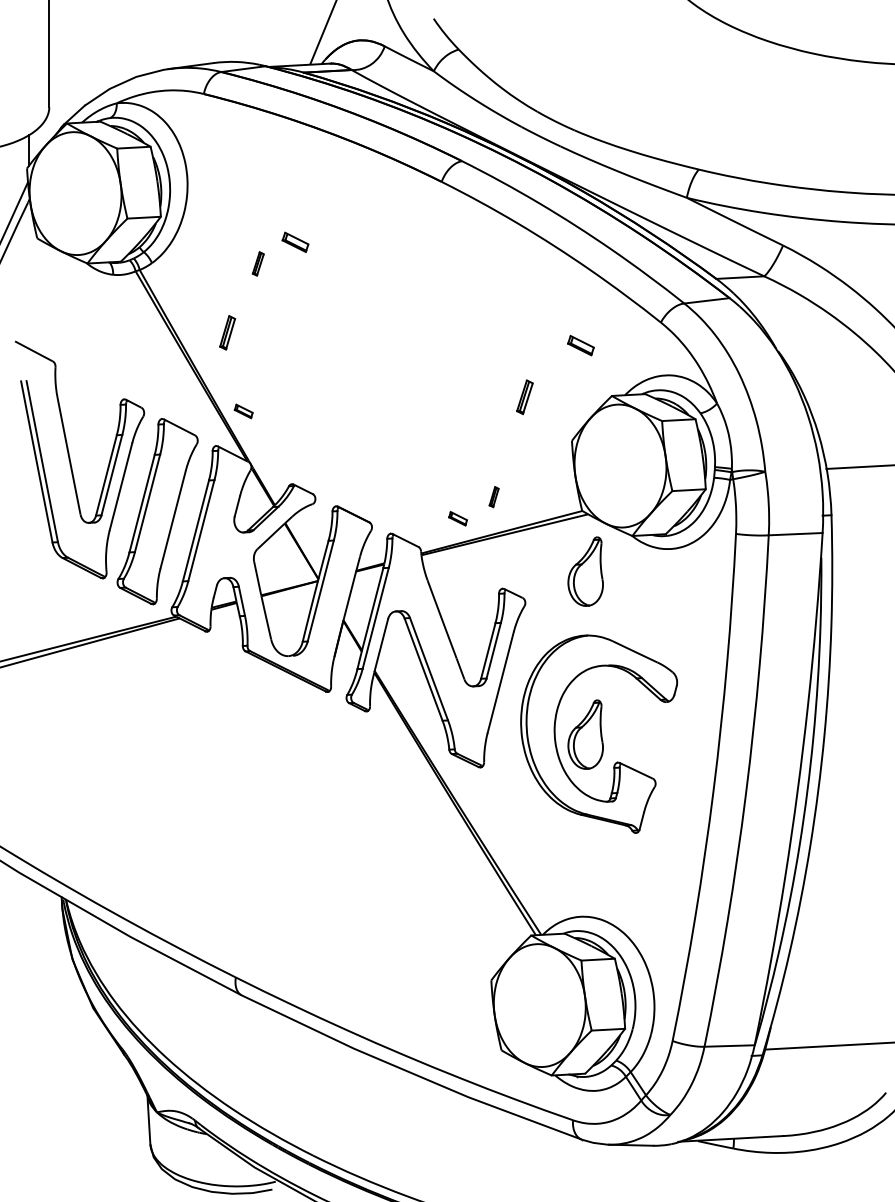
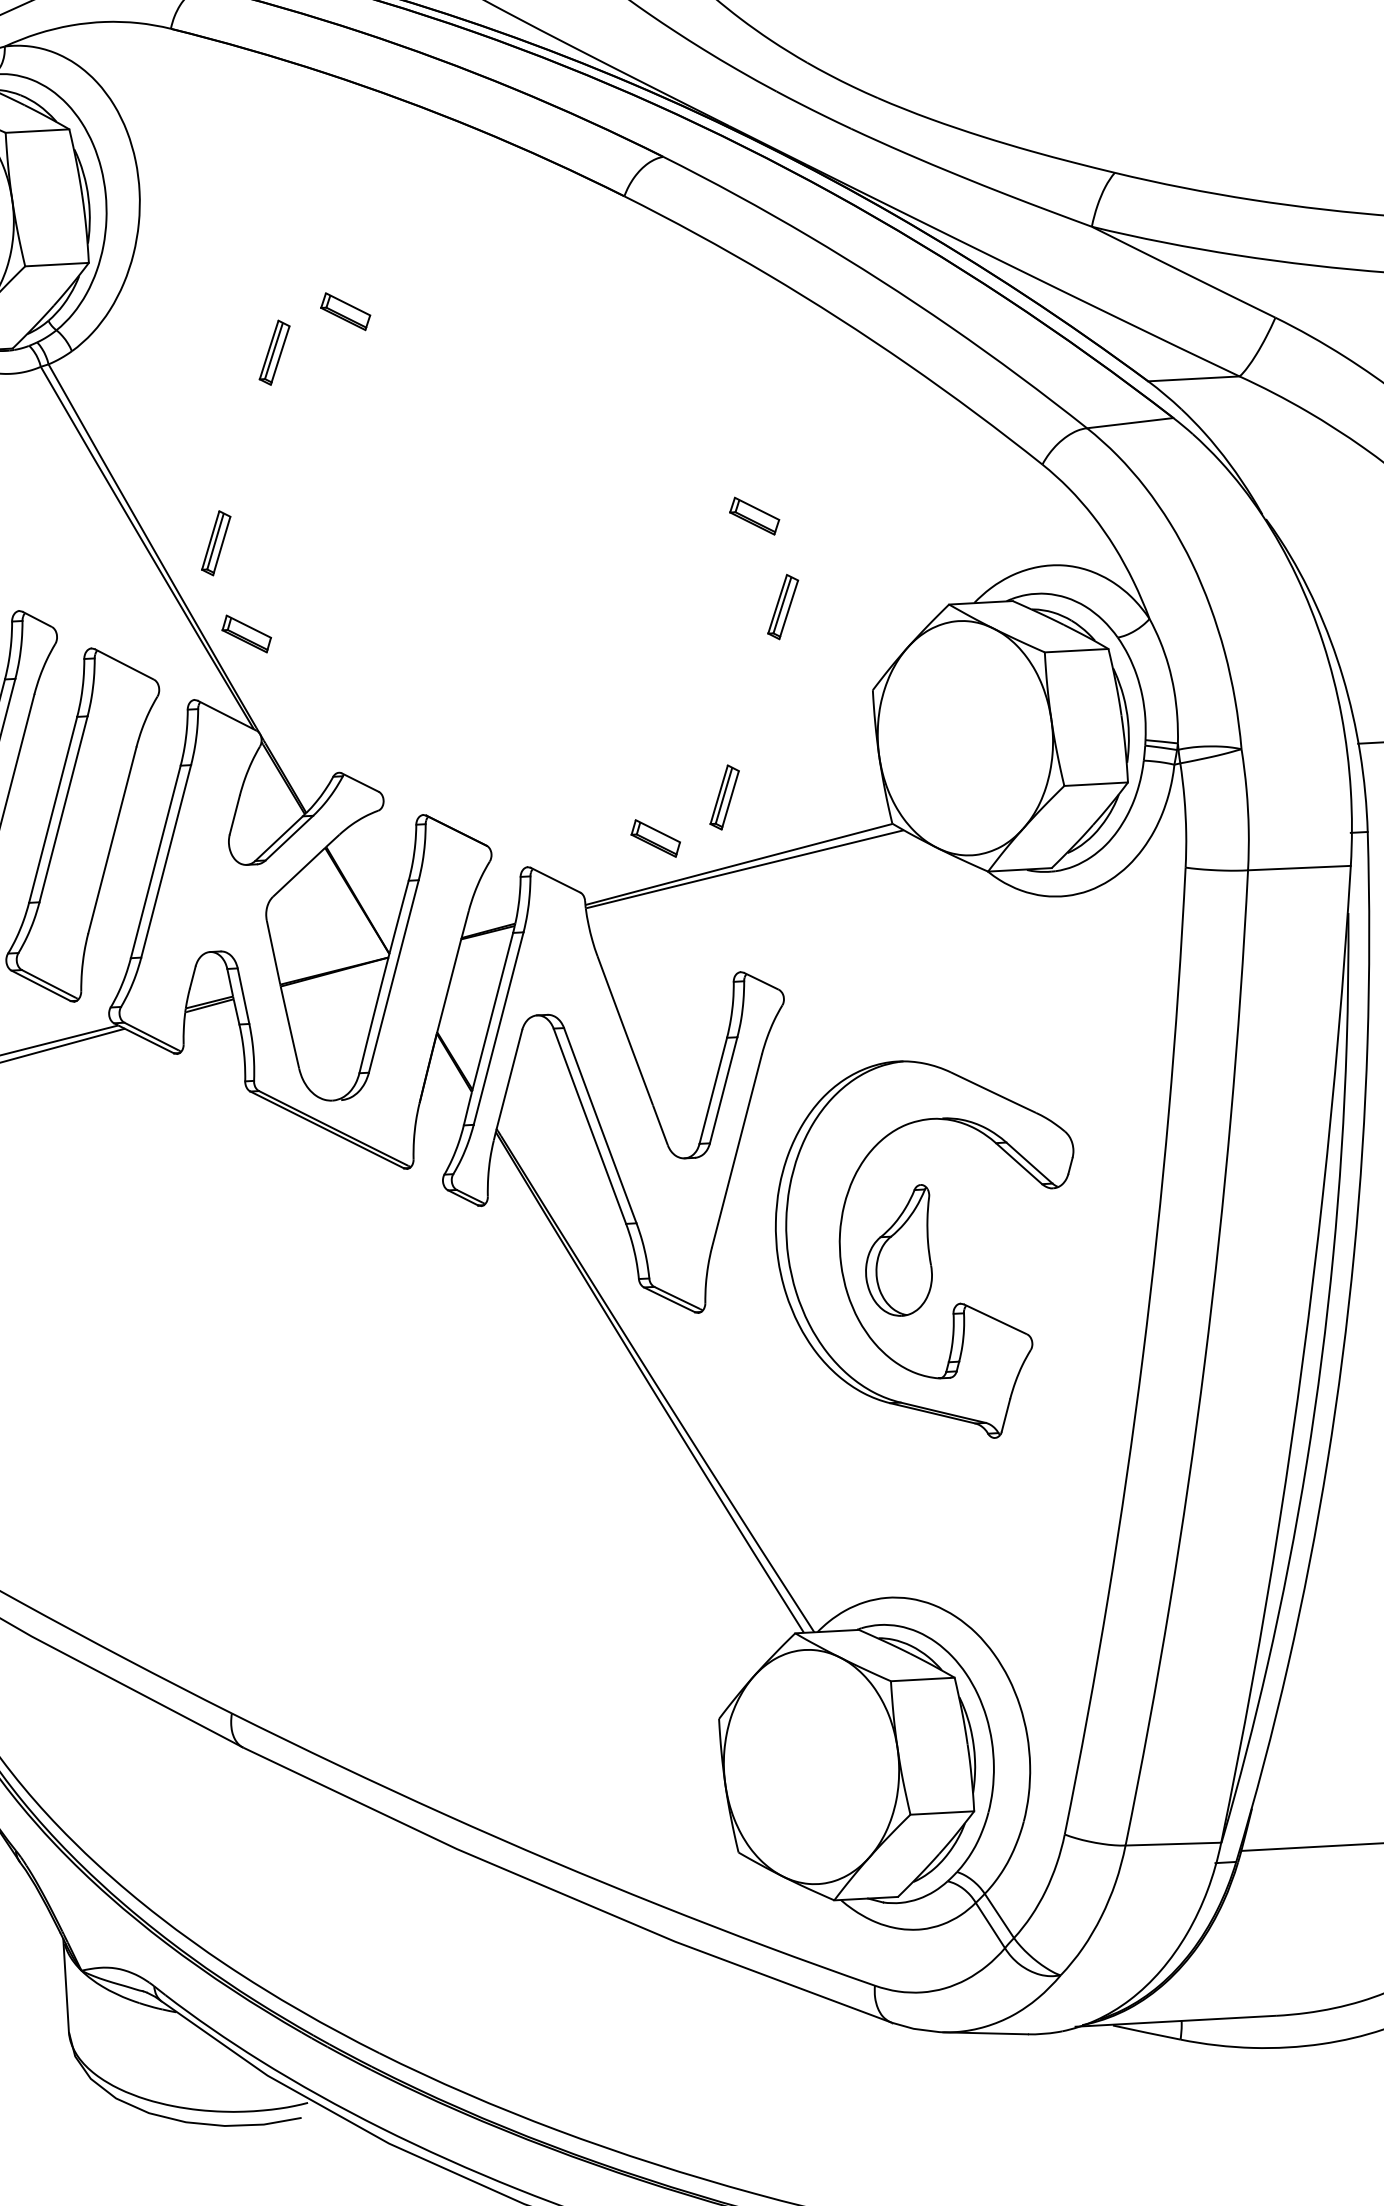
part: (258, 263) -> (275, 351), size x1.43
part: (227, 332) -> (215, 542), moved
part: (580, 345) -> (753, 515), moved
part: (243, 411) -> (246, 634), size x1.43
part: (493, 496) -> (723, 796), size x1.67
part: (457, 518) -> (654, 838), size x1.43
part: (585, 571) -> (898, 939), removed

